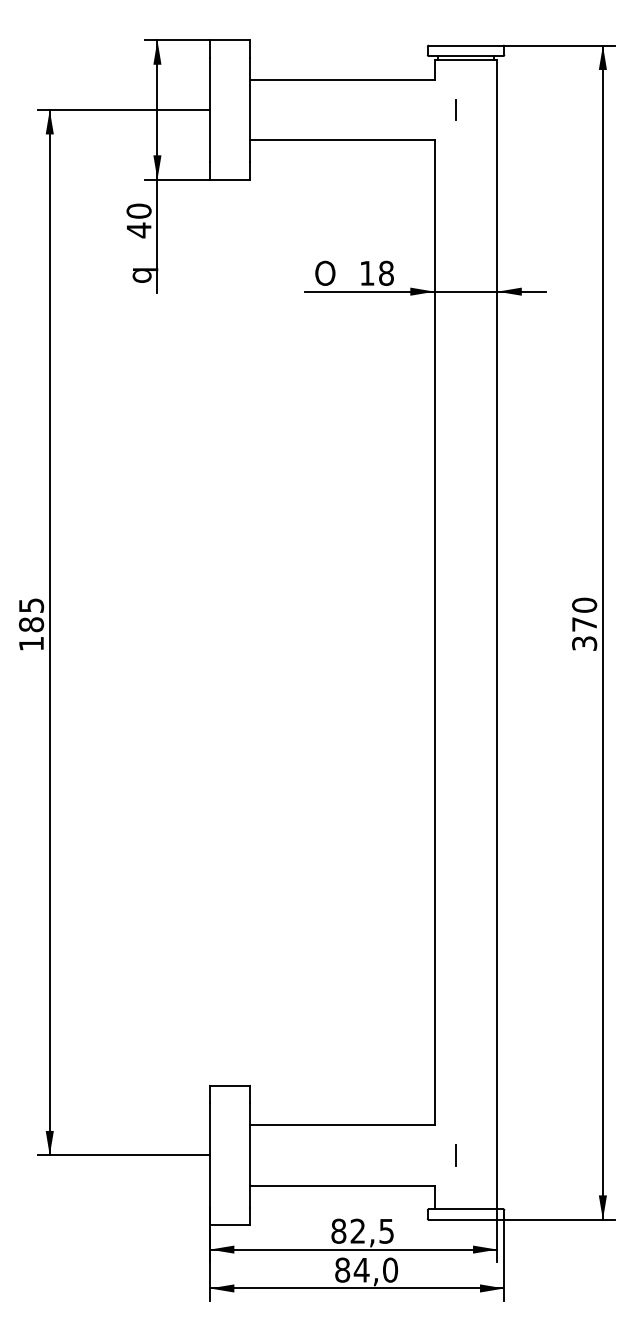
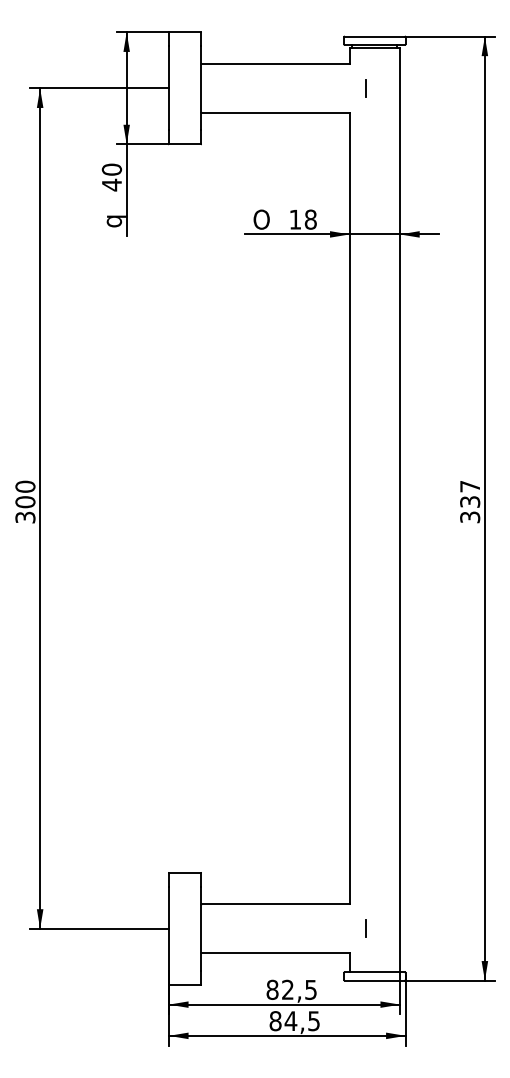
text: (585, 613) -> (470, 493), 370 -> 337
text: (31, 623) -> (25, 501), 185 -> 300
text: (391, 1270) -> (314, 1021), 84,0 -> 84,5

